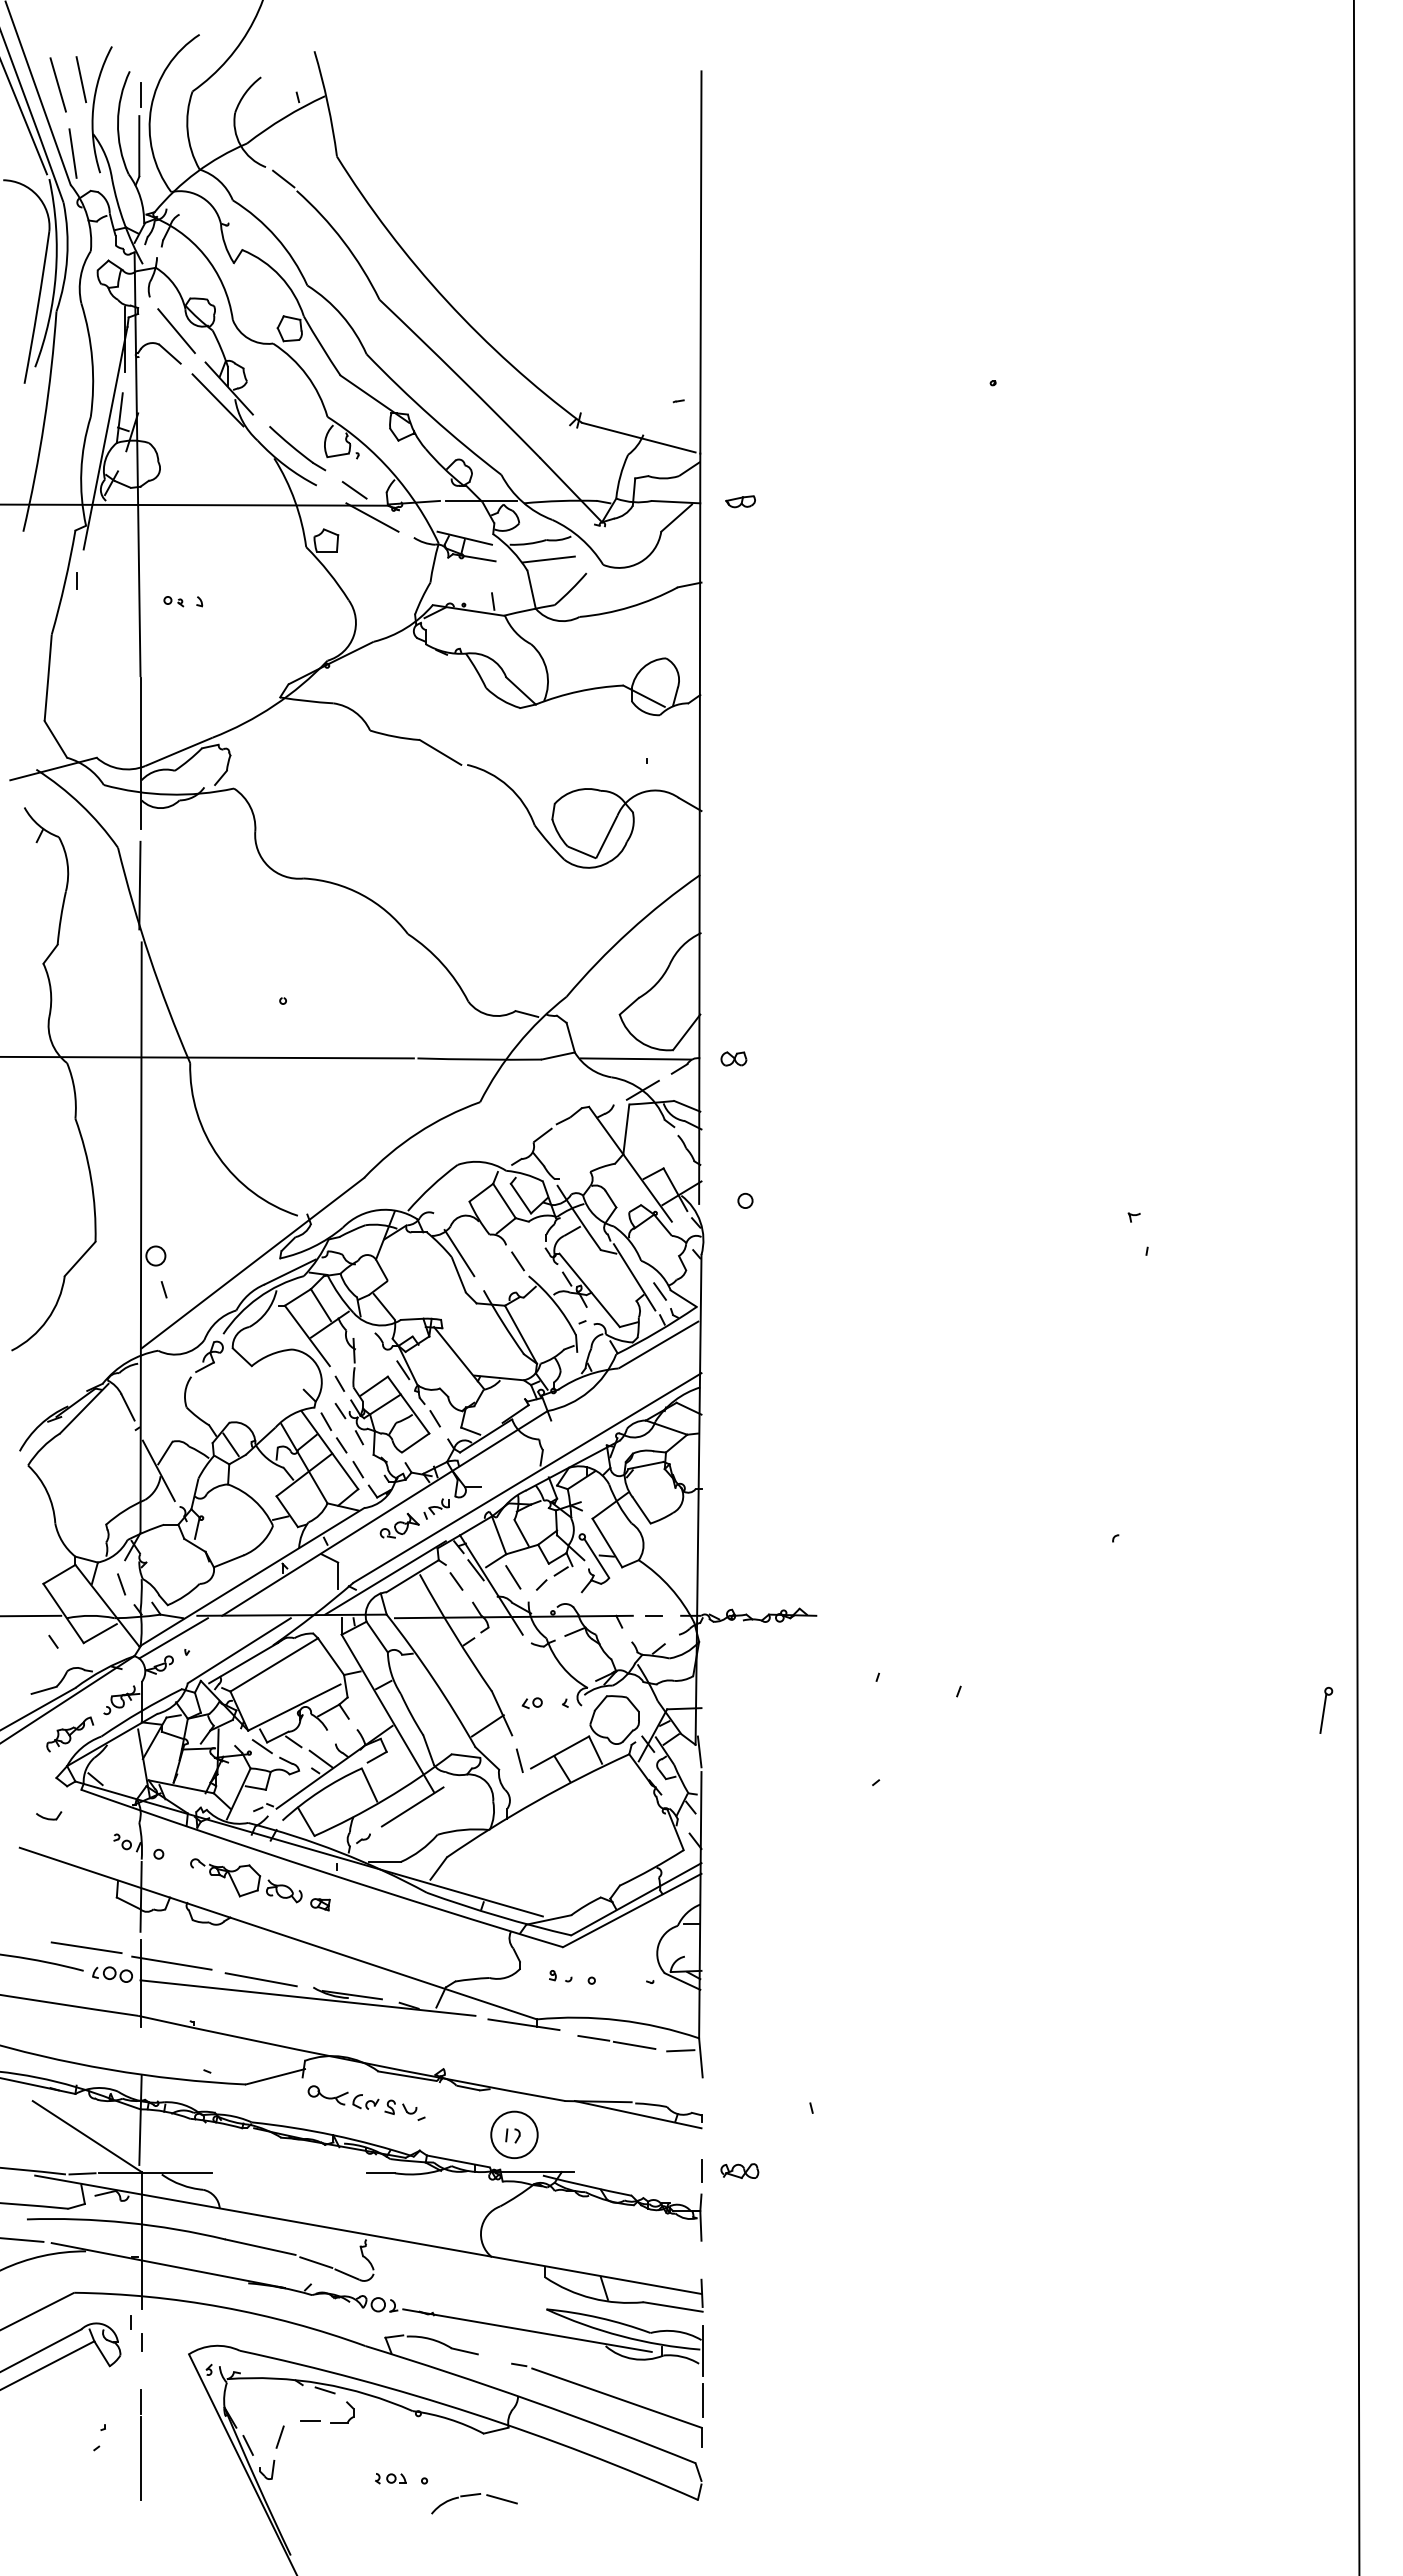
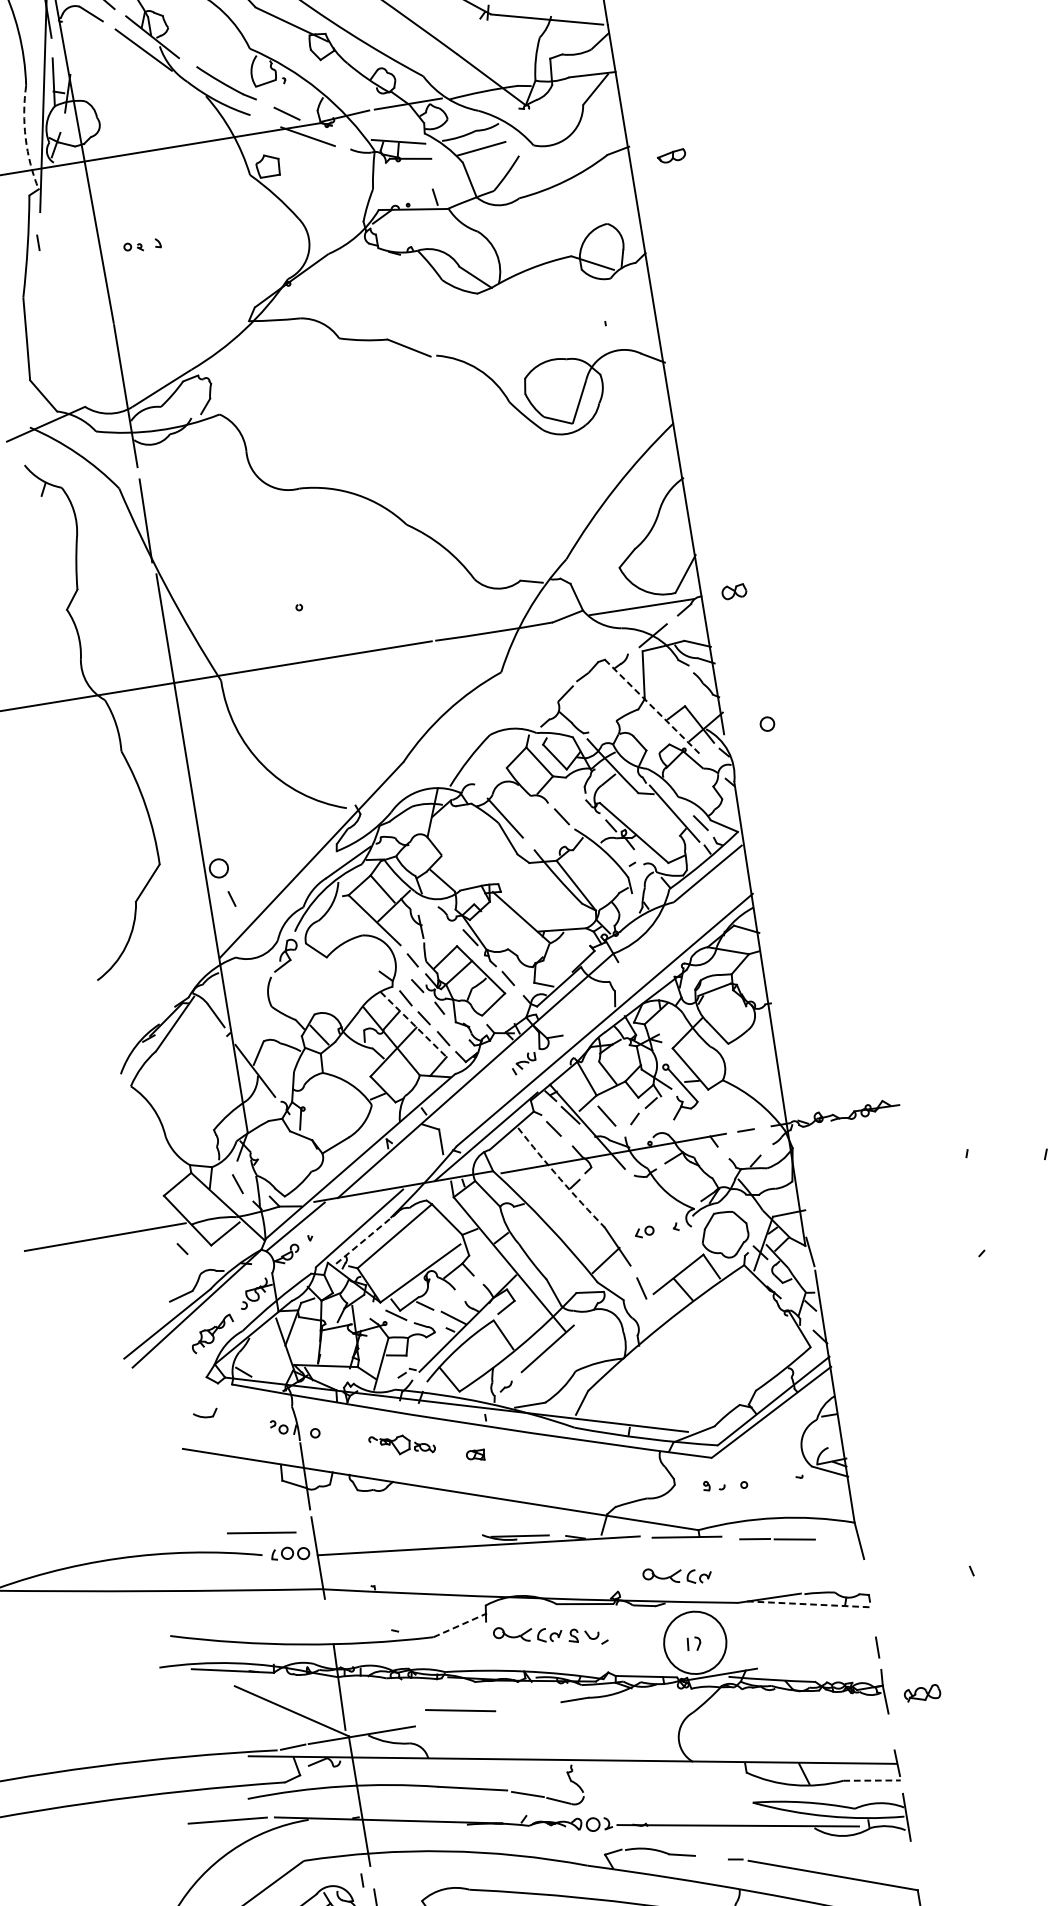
arc: (81, 471) -> (25, 138), solid -> dashed
part: (740, 501) -> (671, 156), moved
line: (630, 1164) -> (653, 707), solid -> dashed
line: (330, 1450) -> (414, 1024), solid -> dashed
part: (399, 1525) -> (491, 1084), removed
arc: (454, 1633) -> (560, 1178), solid -> dashed
line: (243, 1663) -> (365, 1239), solid -> dashed
part: (246, 1880) -> (402, 1444), size x0.6
line: (171, 1962) -> (344, 1533), removed
line: (260, 1979) -> (459, 1710), moved
line: (680, 2050) -> (838, 1537), removed
part: (507, 2062) -> (677, 1575), added
line: (275, 2076) -> (460, 1625), solid -> dashed
line: (638, 2114) -> (809, 1604), solid -> dashed
circle: (514, 2134) -> (695, 1642), size x1.4
part: (739, 2170) -> (922, 1693), moved
line: (673, 2306) -> (872, 1780), solid -> dashed
line: (702, 2400) -> (914, 1864), removed

